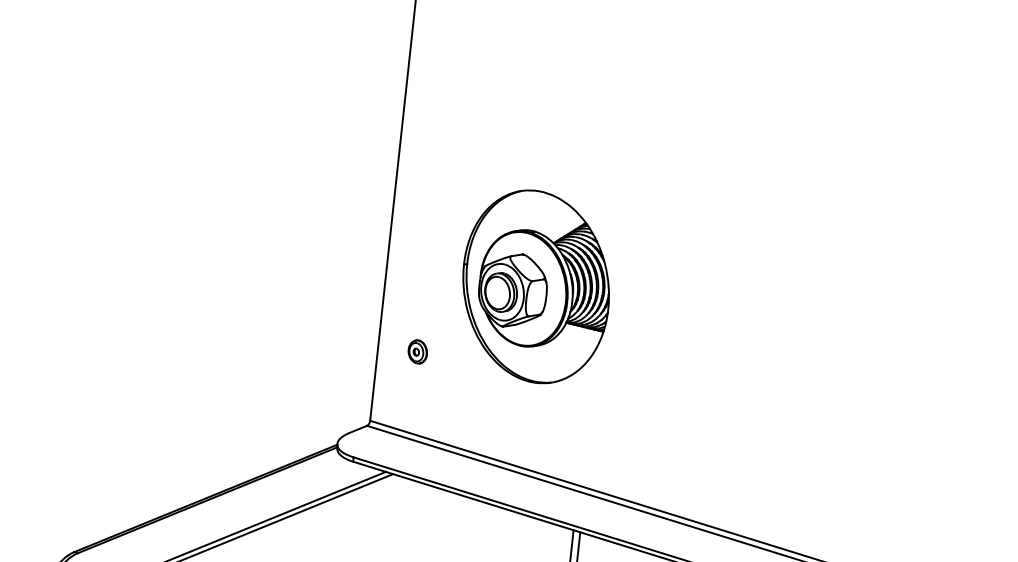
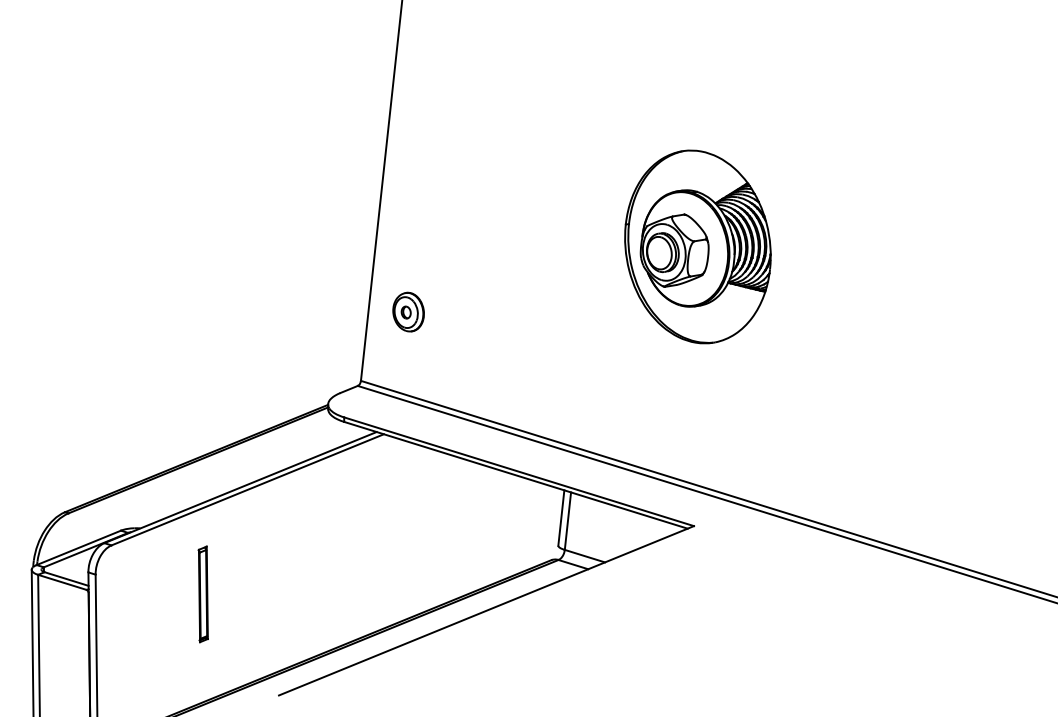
part: (535, 286) -> (697, 246), moved
part: (417, 351) -> (408, 311), size x1.67

